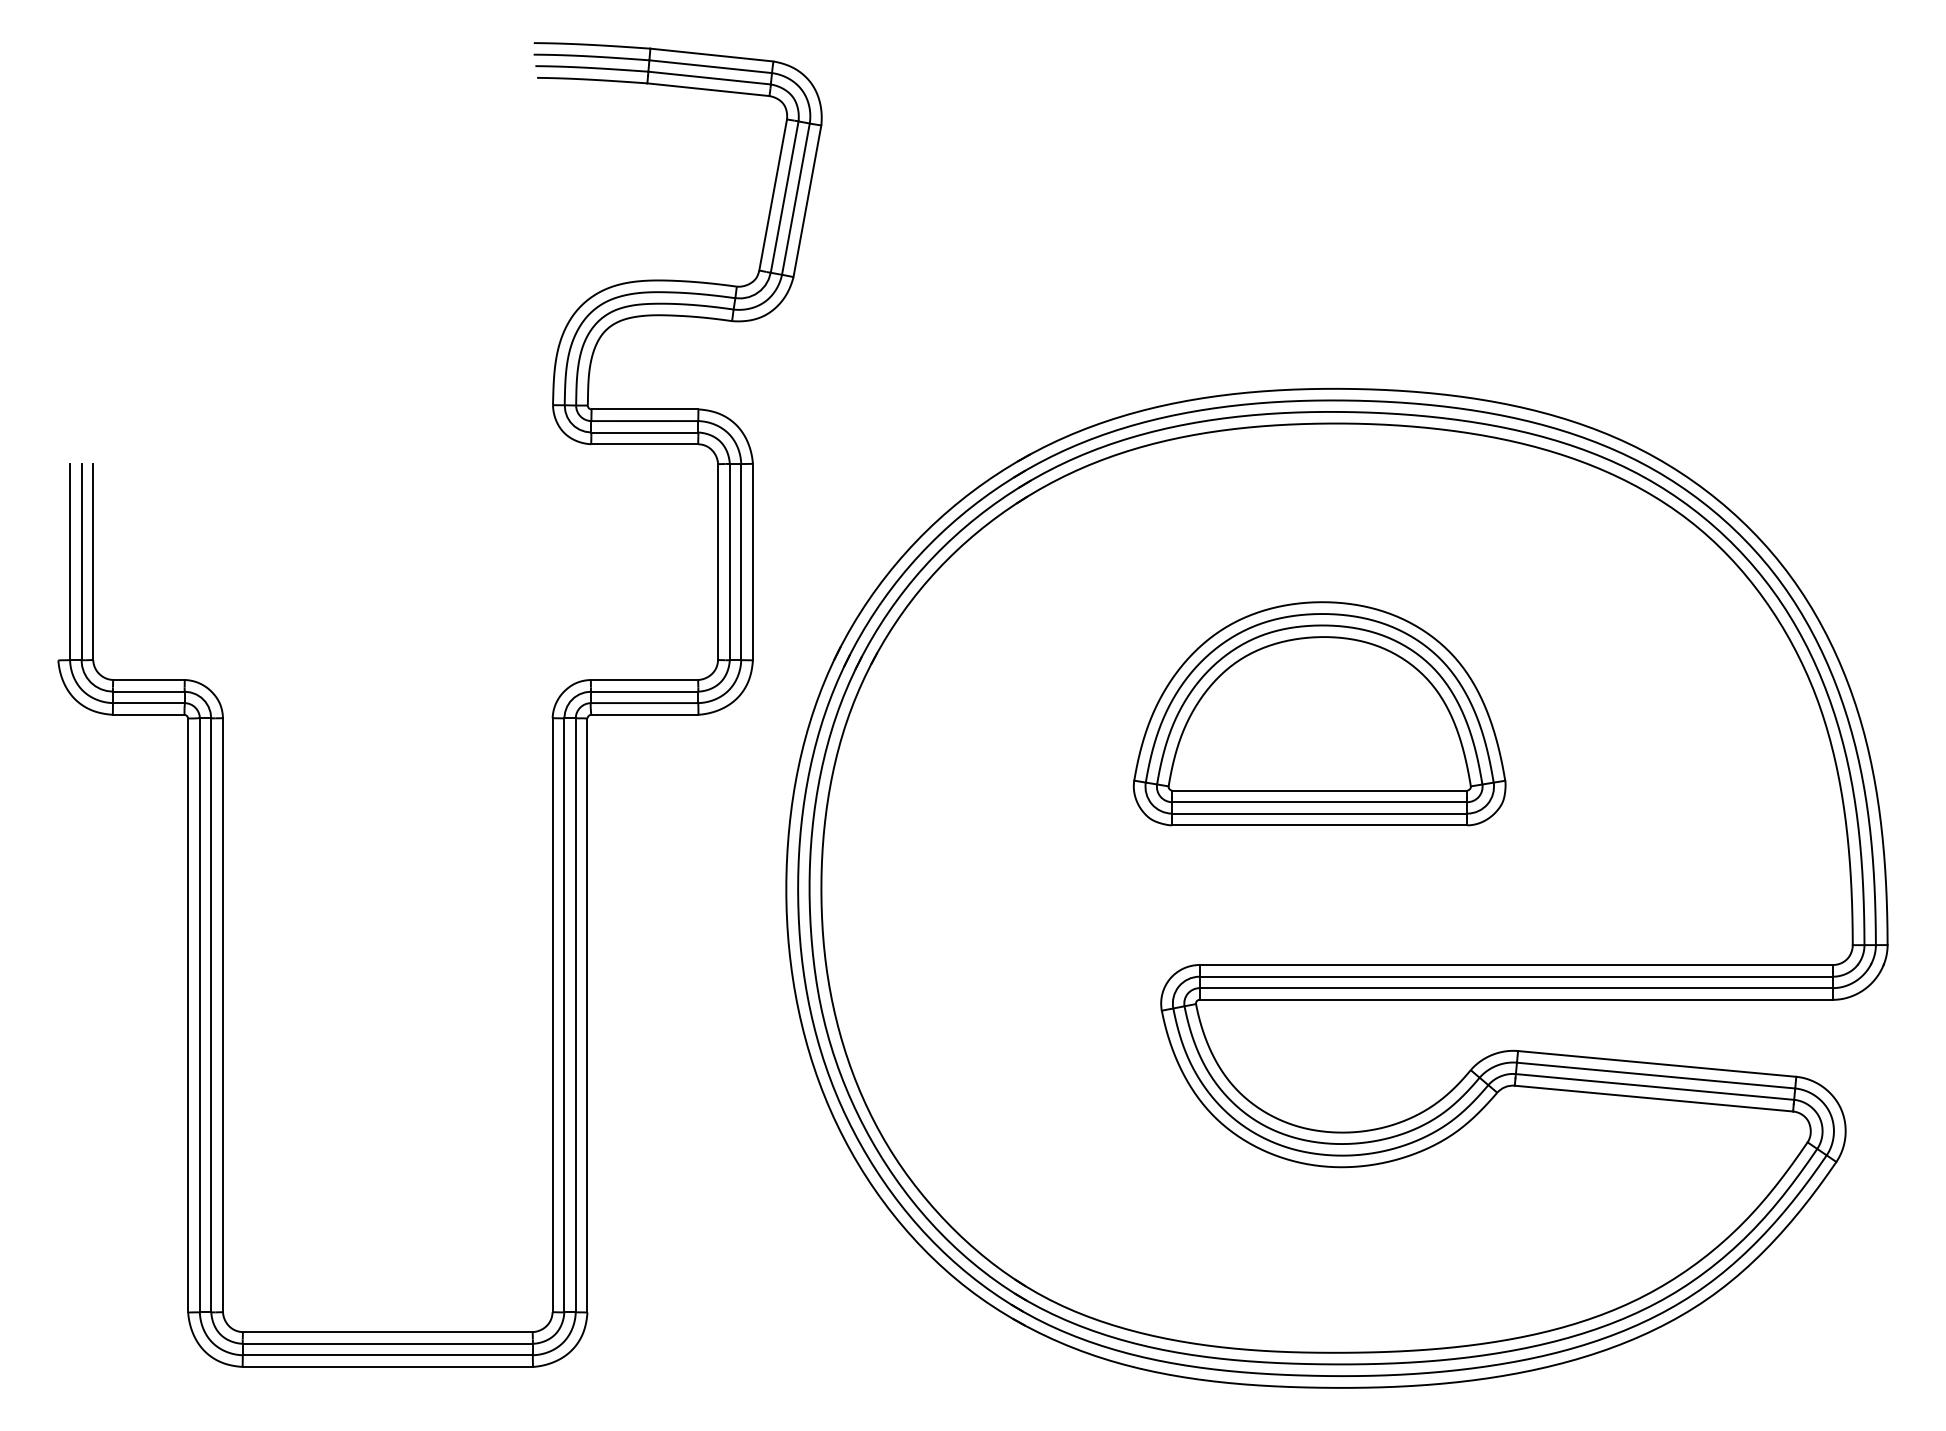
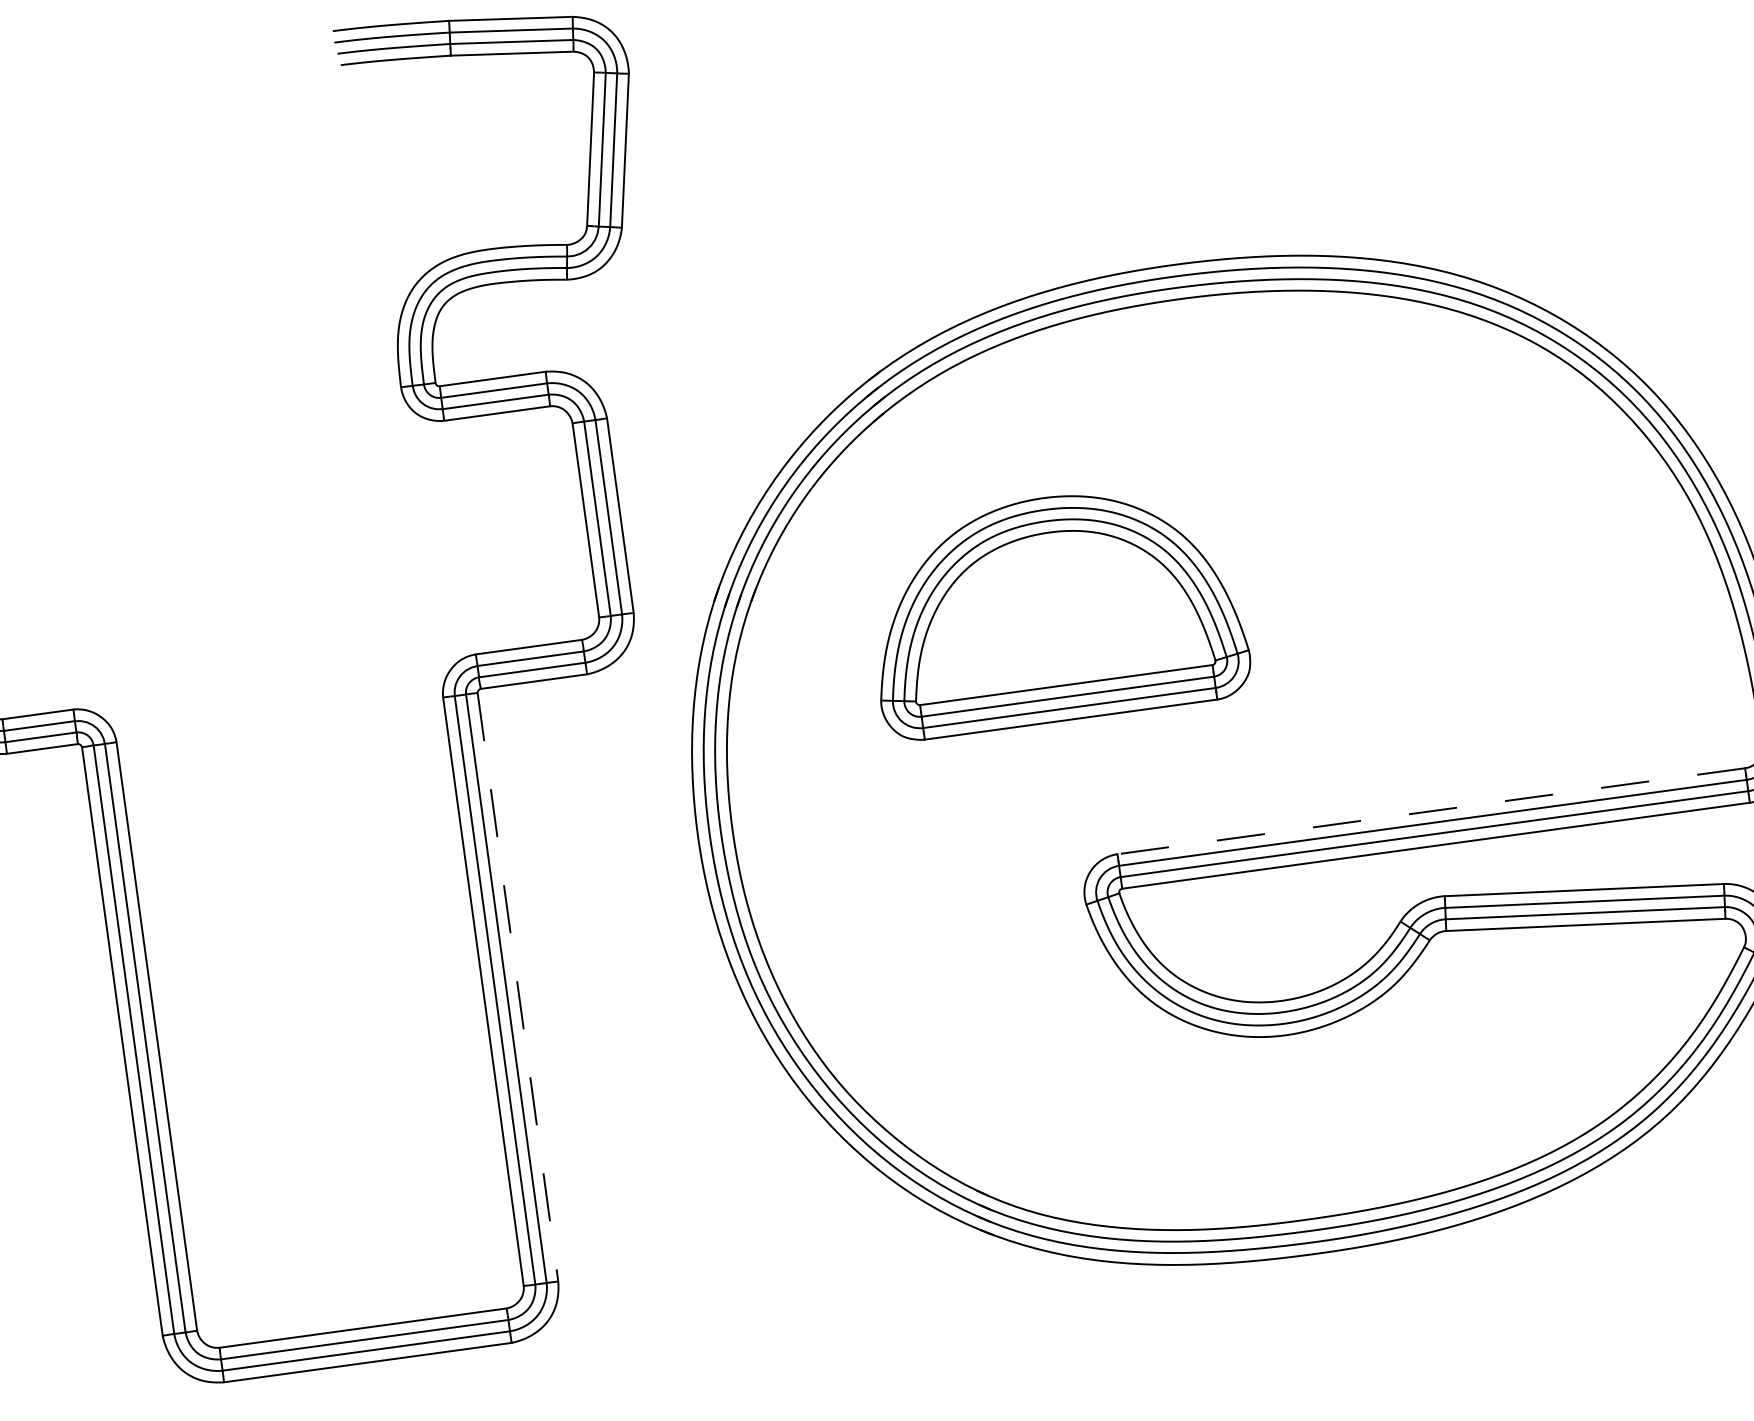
part: (1319, 713) -> (1055, 608), moved
line: (1516, 965) -> (1431, 811), solid -> dashed
line: (587, 1015) -> (518, 987), solid -> dashed

